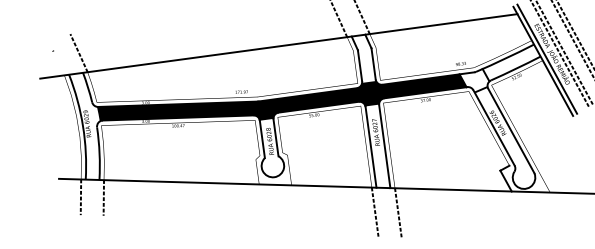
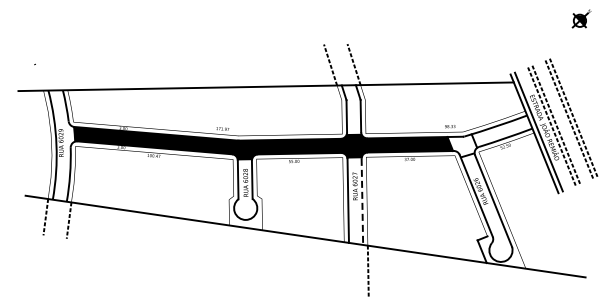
line: (78, 53) -> (60, 69), removed
line: (384, 147) -> (362, 202), solid -> dashed
line: (374, 211) -> (344, 267), removed

